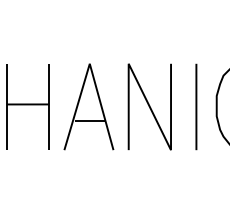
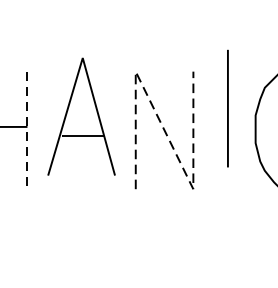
part: (88, 106) -> (81, 116), moved
line: (196, 106) -> (228, 107), moved
line: (49, 107) -> (27, 131), solid -> dashed
line: (150, 107) -> (165, 131), solid -> dashed

